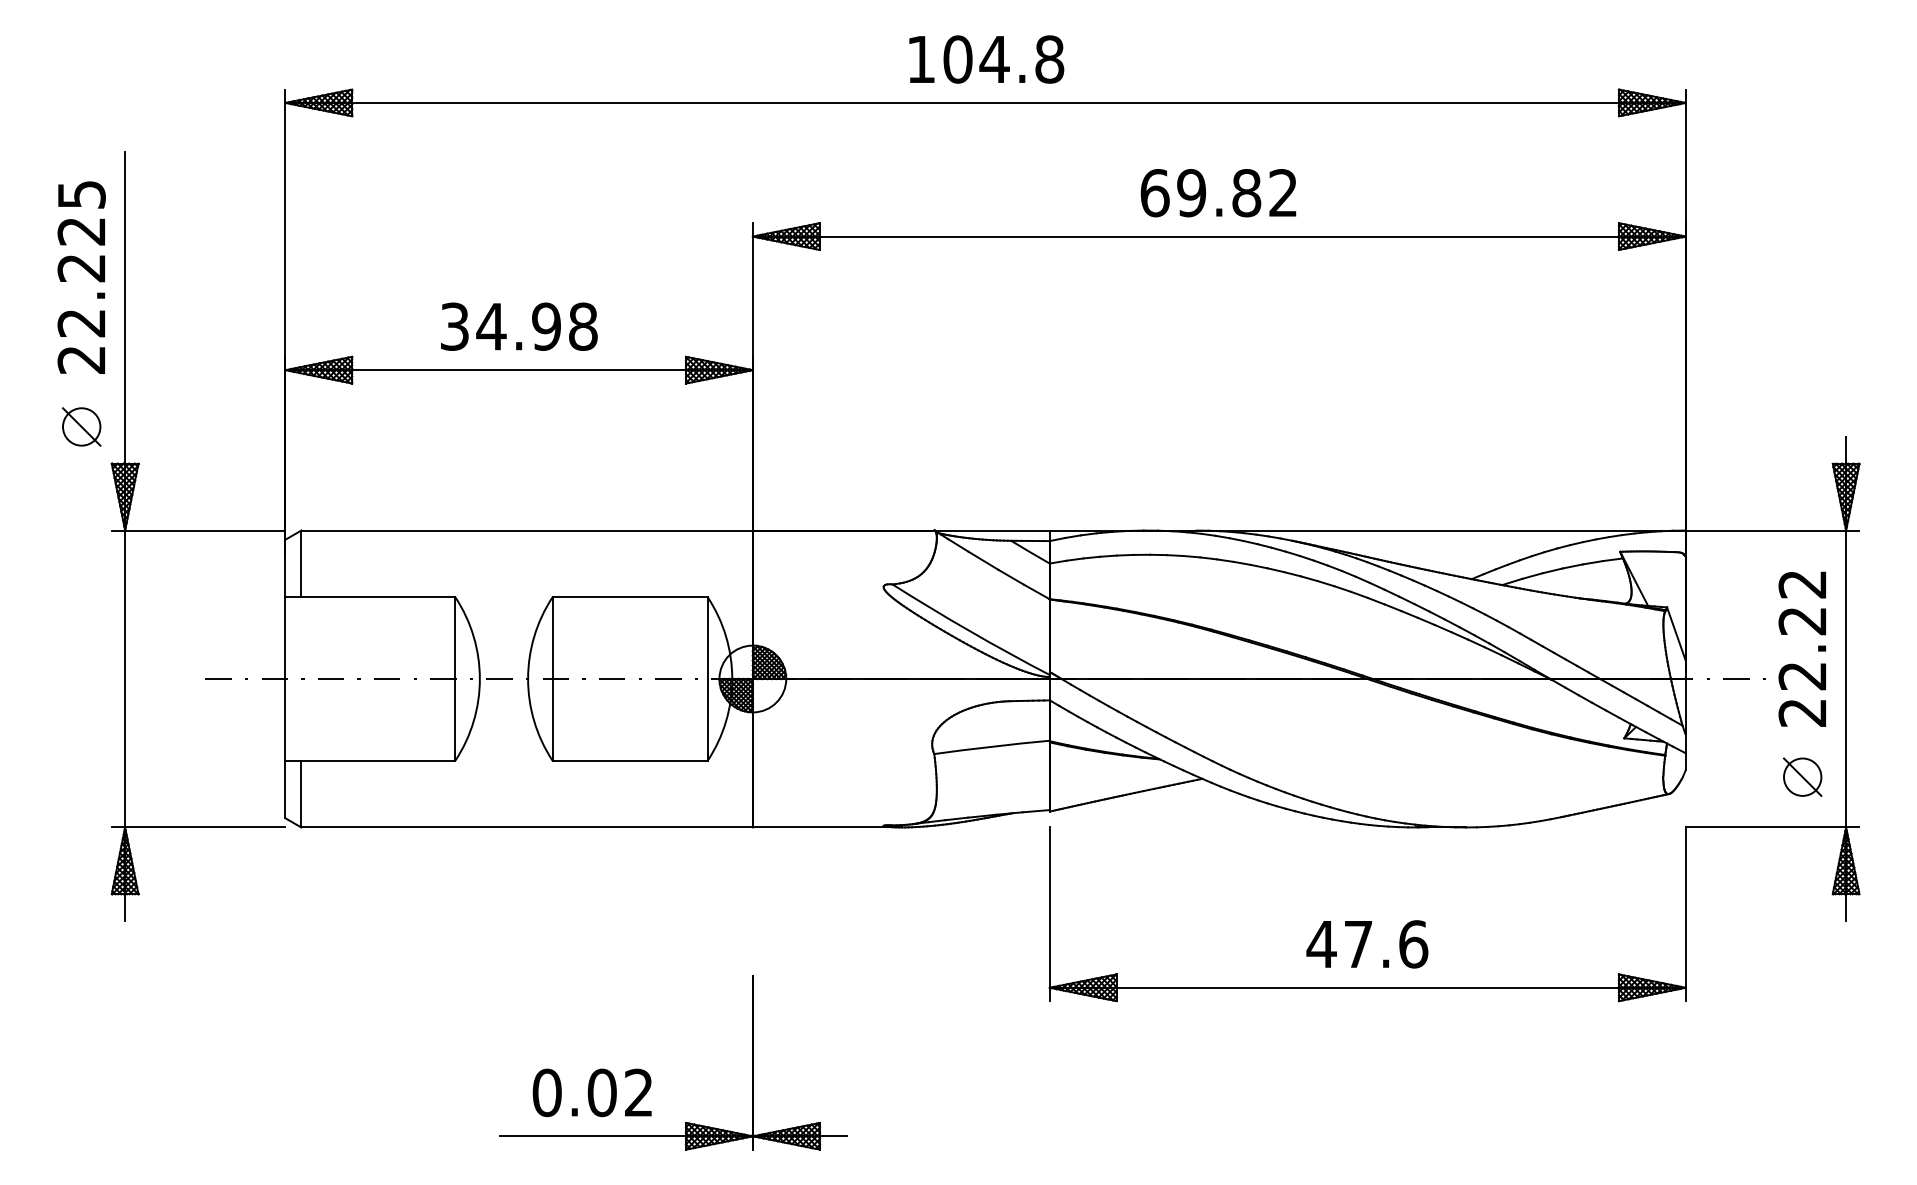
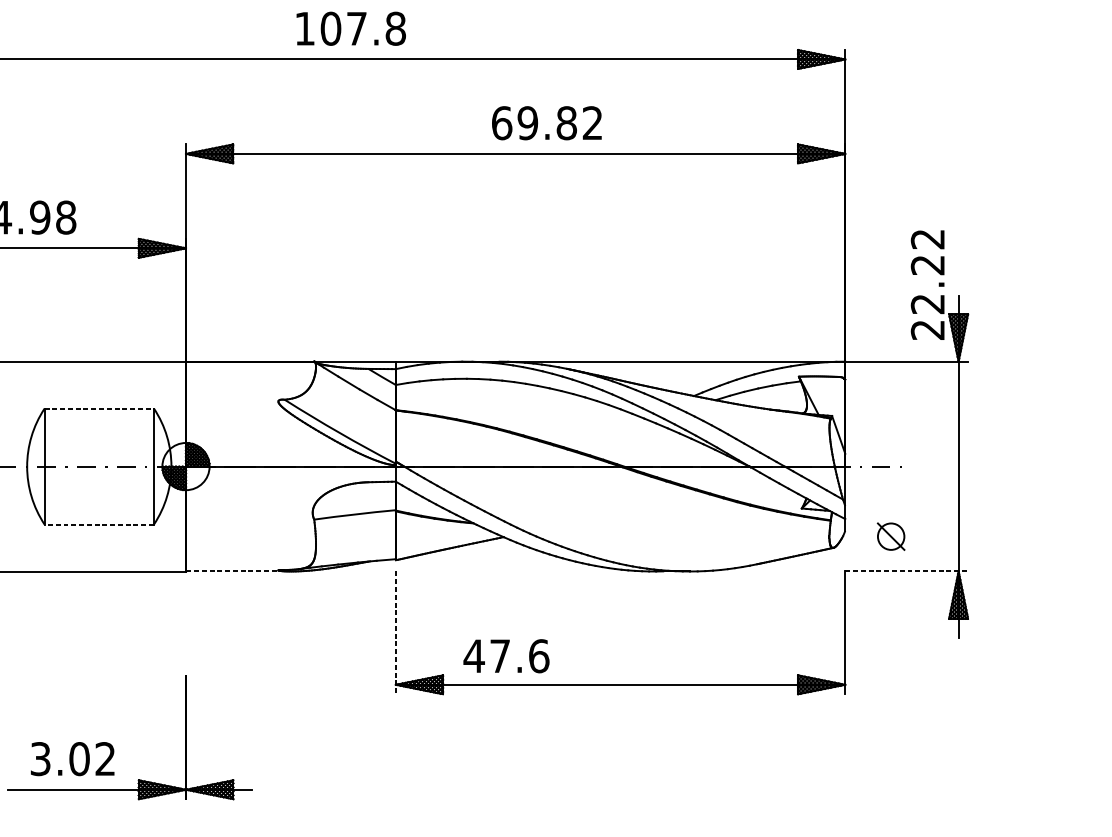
text: (994, 59) -> (356, 28), 104.8 -> 107.8
text: (1218, 193) -> (546, 123), moved
line: (630, 596) -> (99, 408), solid -> dashed
text: (1801, 648) -> (927, 284), moved
line: (629, 761) -> (98, 524), solid -> dashed
part: (1802, 776) -> (891, 536), moved
line: (828, 827) -> (239, 571), solid -> dashed
line: (1772, 827) -> (906, 571), solid -> dashed
line: (1049, 914) -> (395, 633), solid -> dashed
text: (1367, 944) -> (506, 656), moved
text: (546, 1092) -> (40, 758), 0.02 -> 3.02

